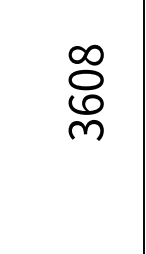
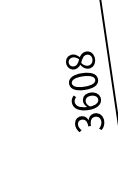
text: (85, 92) -> (84, 91), moved

